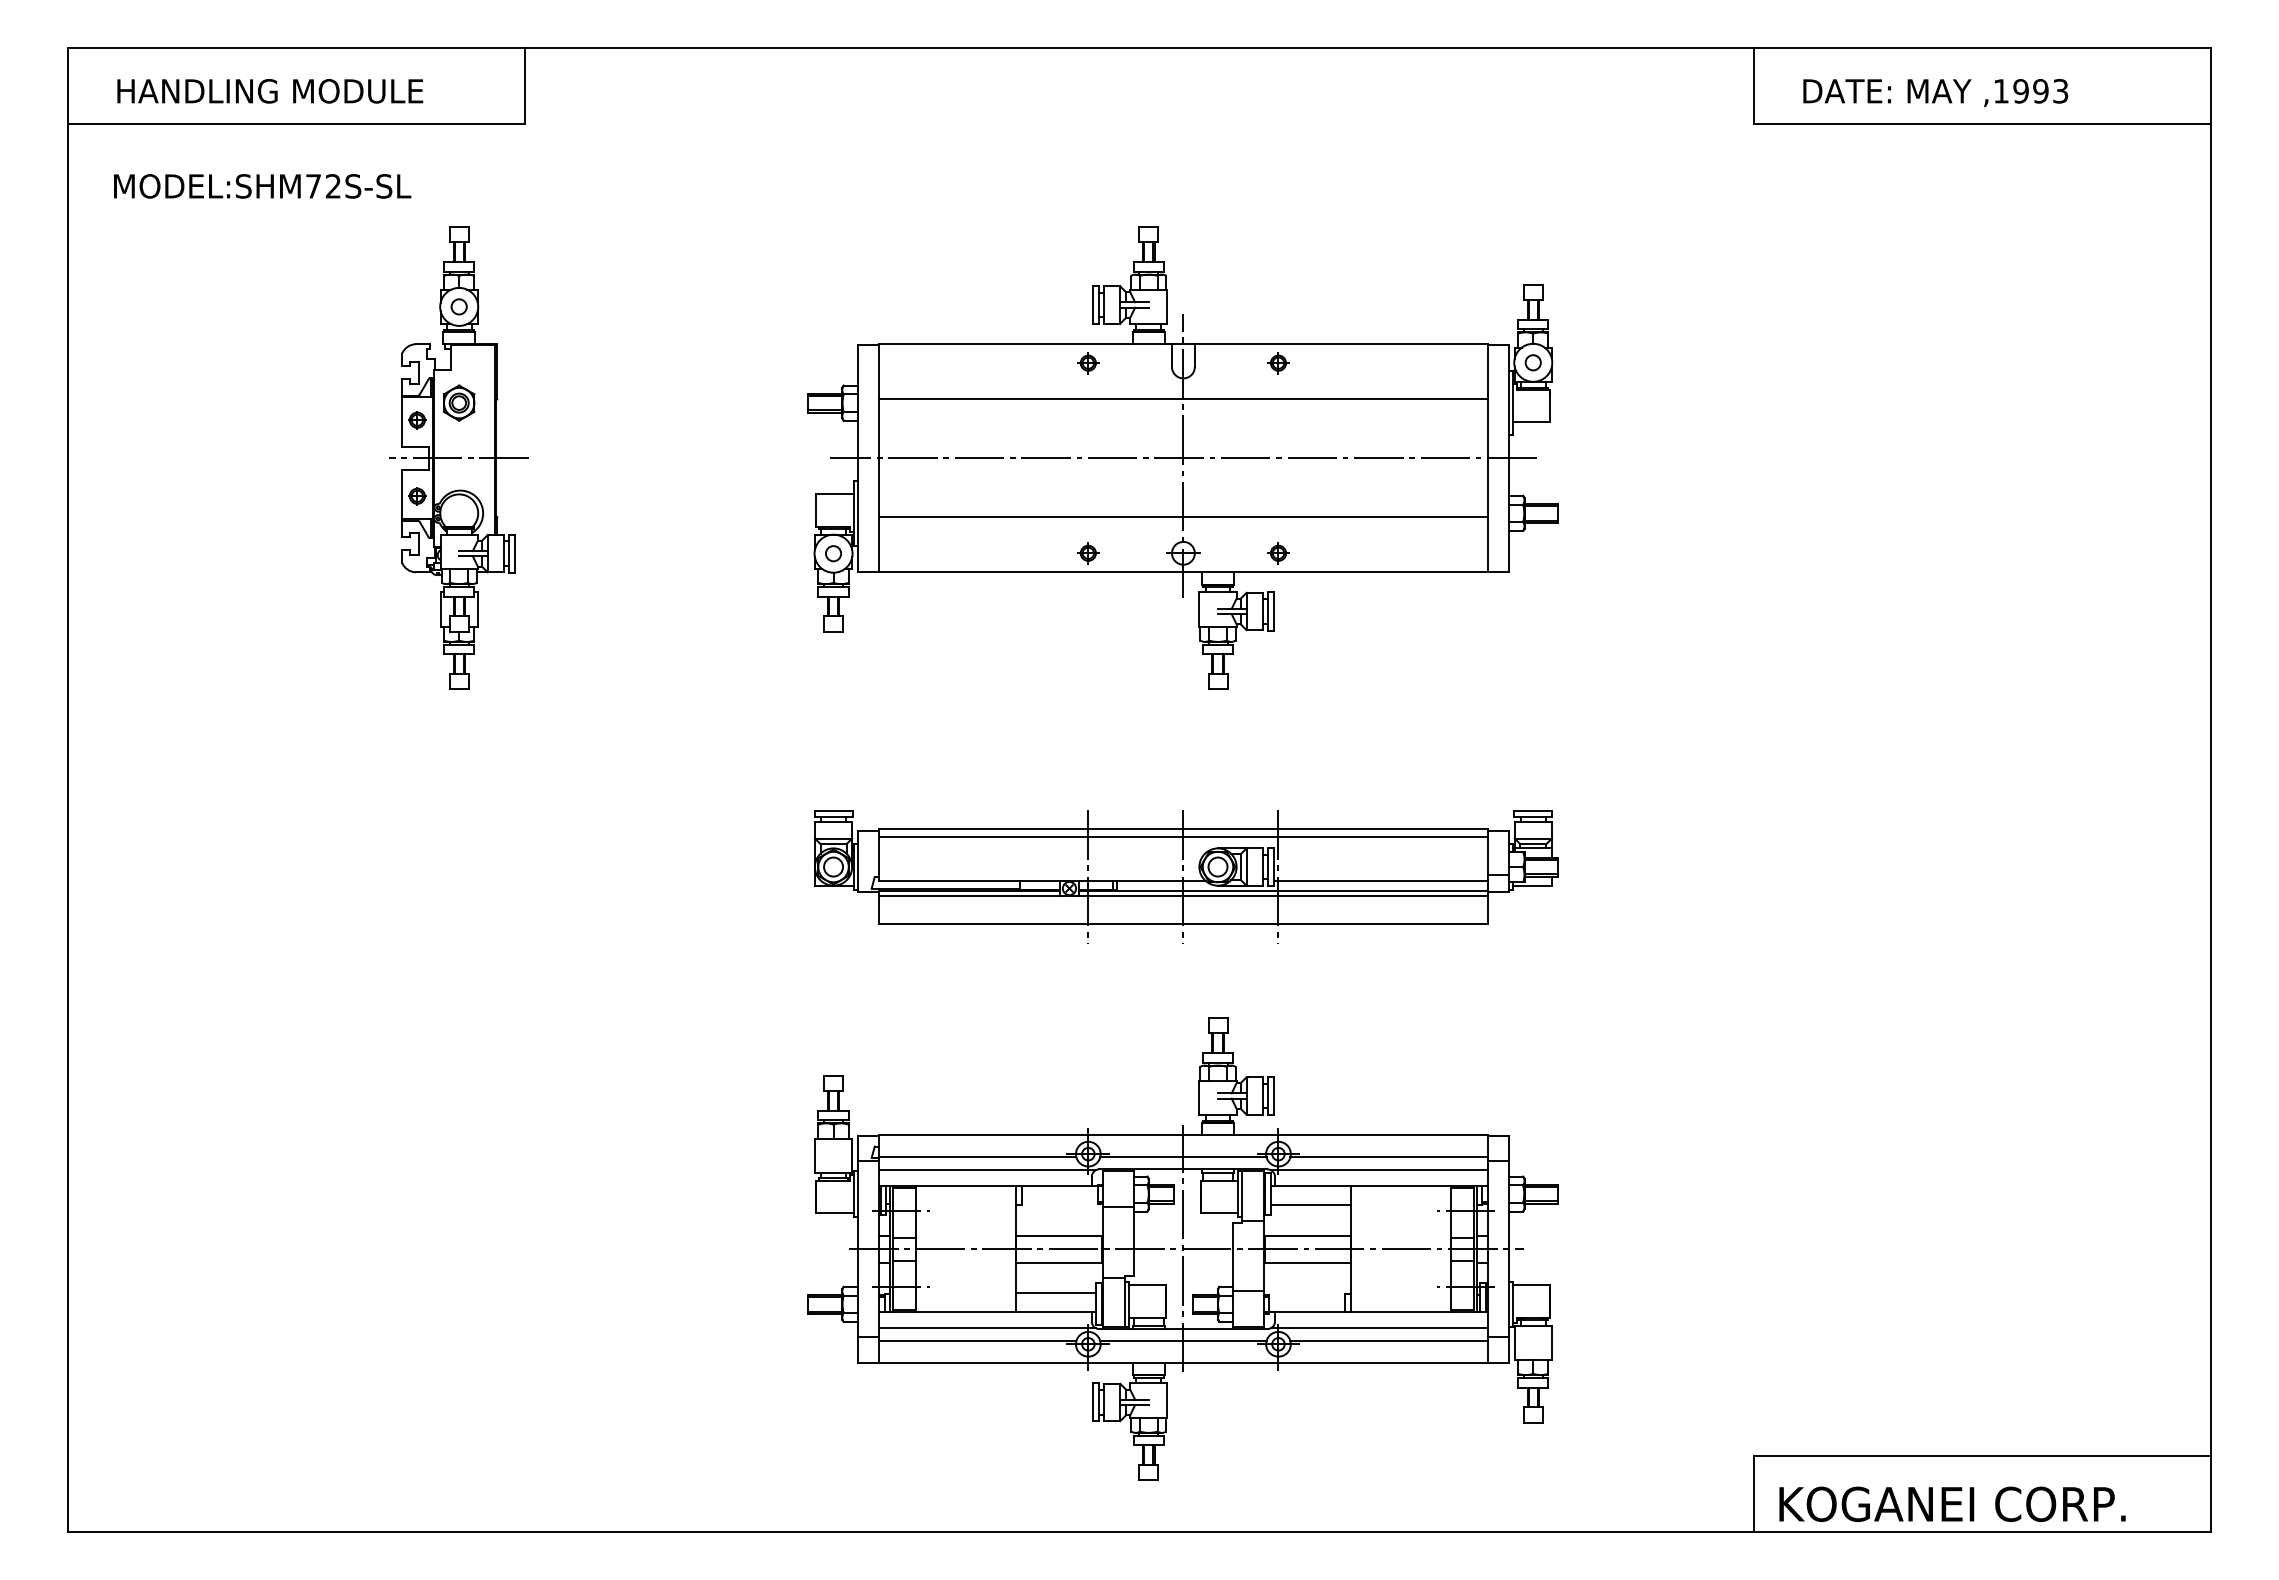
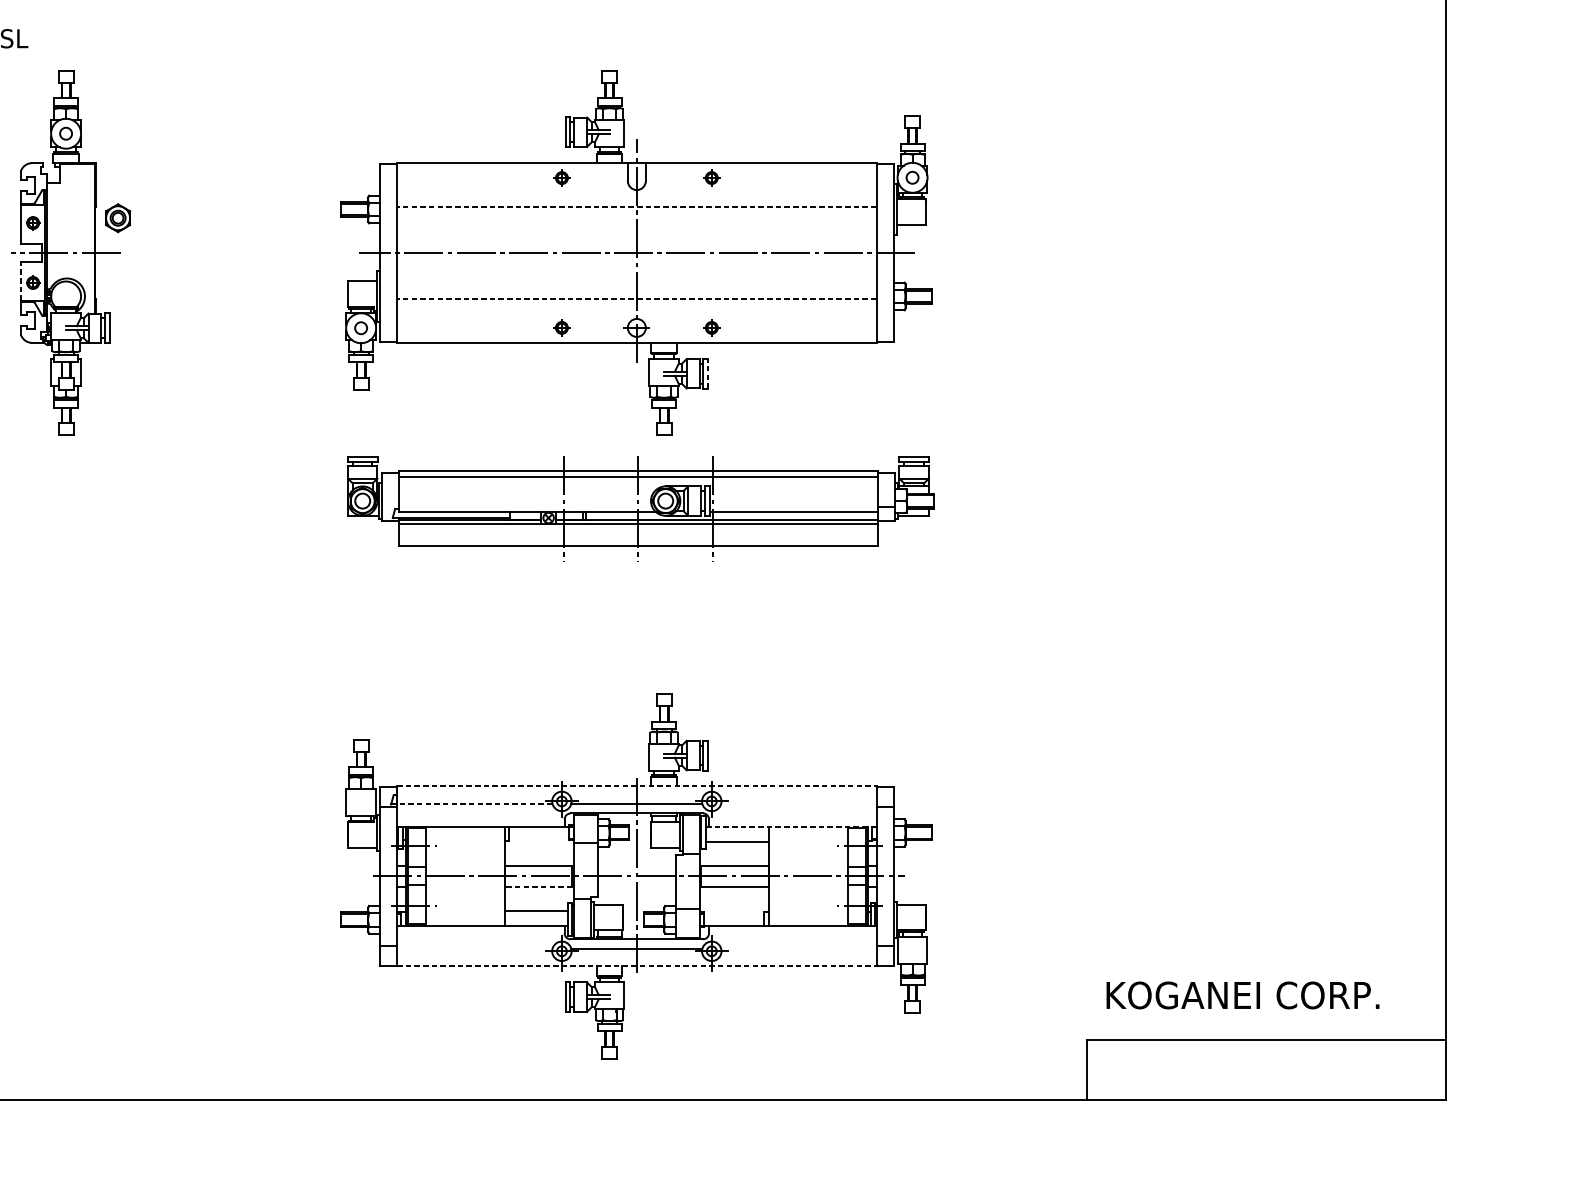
line: (1182, 399) -> (636, 206), solid -> dashed
part: (459, 402) -> (118, 217), moved
line: (402, 494) -> (21, 281), solid -> dashed
line: (1182, 517) -> (636, 299), solid -> dashed
line: (1273, 611) -> (707, 373), solid -> dashed
part: (1185, 876) -> (640, 508), moved
line: (1183, 1135) -> (636, 786), solid -> dashed
line: (977, 1157) -> (474, 804), solid -> dashed
line: (1388, 1157) -> (798, 804), removed
line: (987, 1170) -> (482, 814), removed
line: (1378, 1170) -> (790, 814), removed
line: (1379, 1186) -> (791, 826), solid -> dashed
line: (1058, 1262) -> (538, 886), solid -> dashed
line: (987, 1328) -> (482, 938), removed
line: (1378, 1328) -> (790, 938), removed
line: (977, 1341) -> (474, 949), removed
line: (1388, 1341) -> (798, 949), removed
line: (1183, 1363) -> (636, 966), solid -> dashed
text: (1952, 1503) -> (1242, 994), moved

